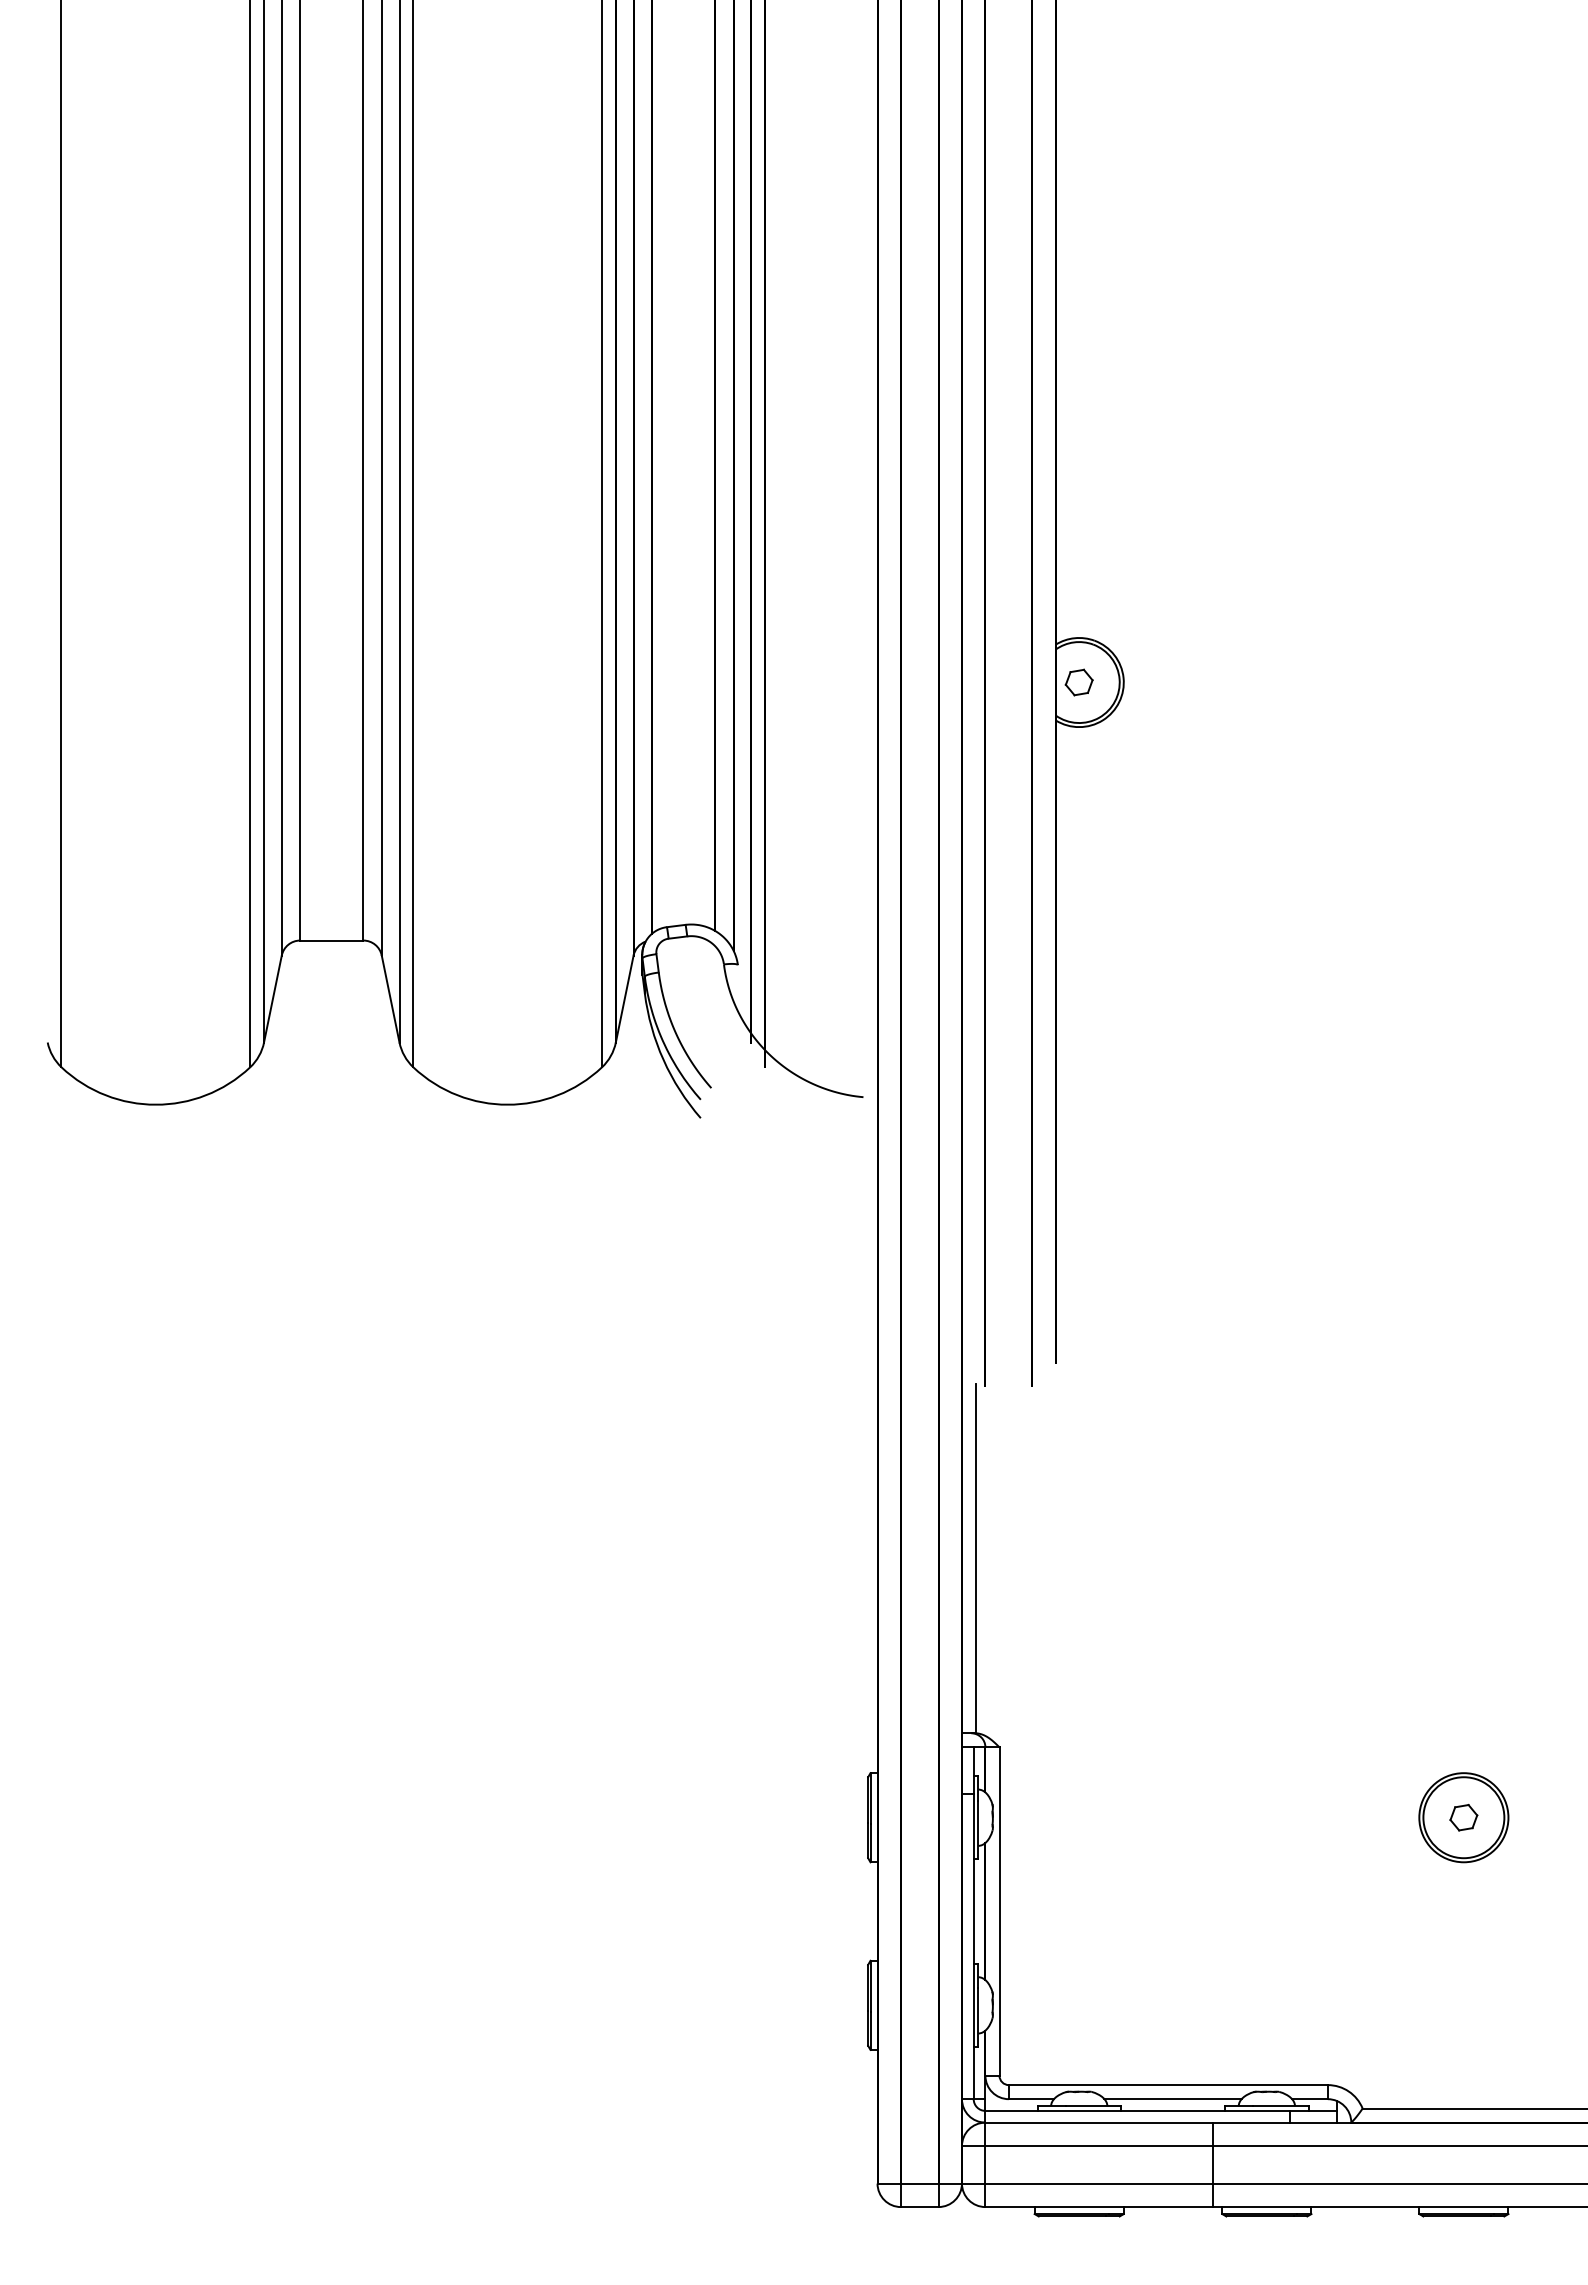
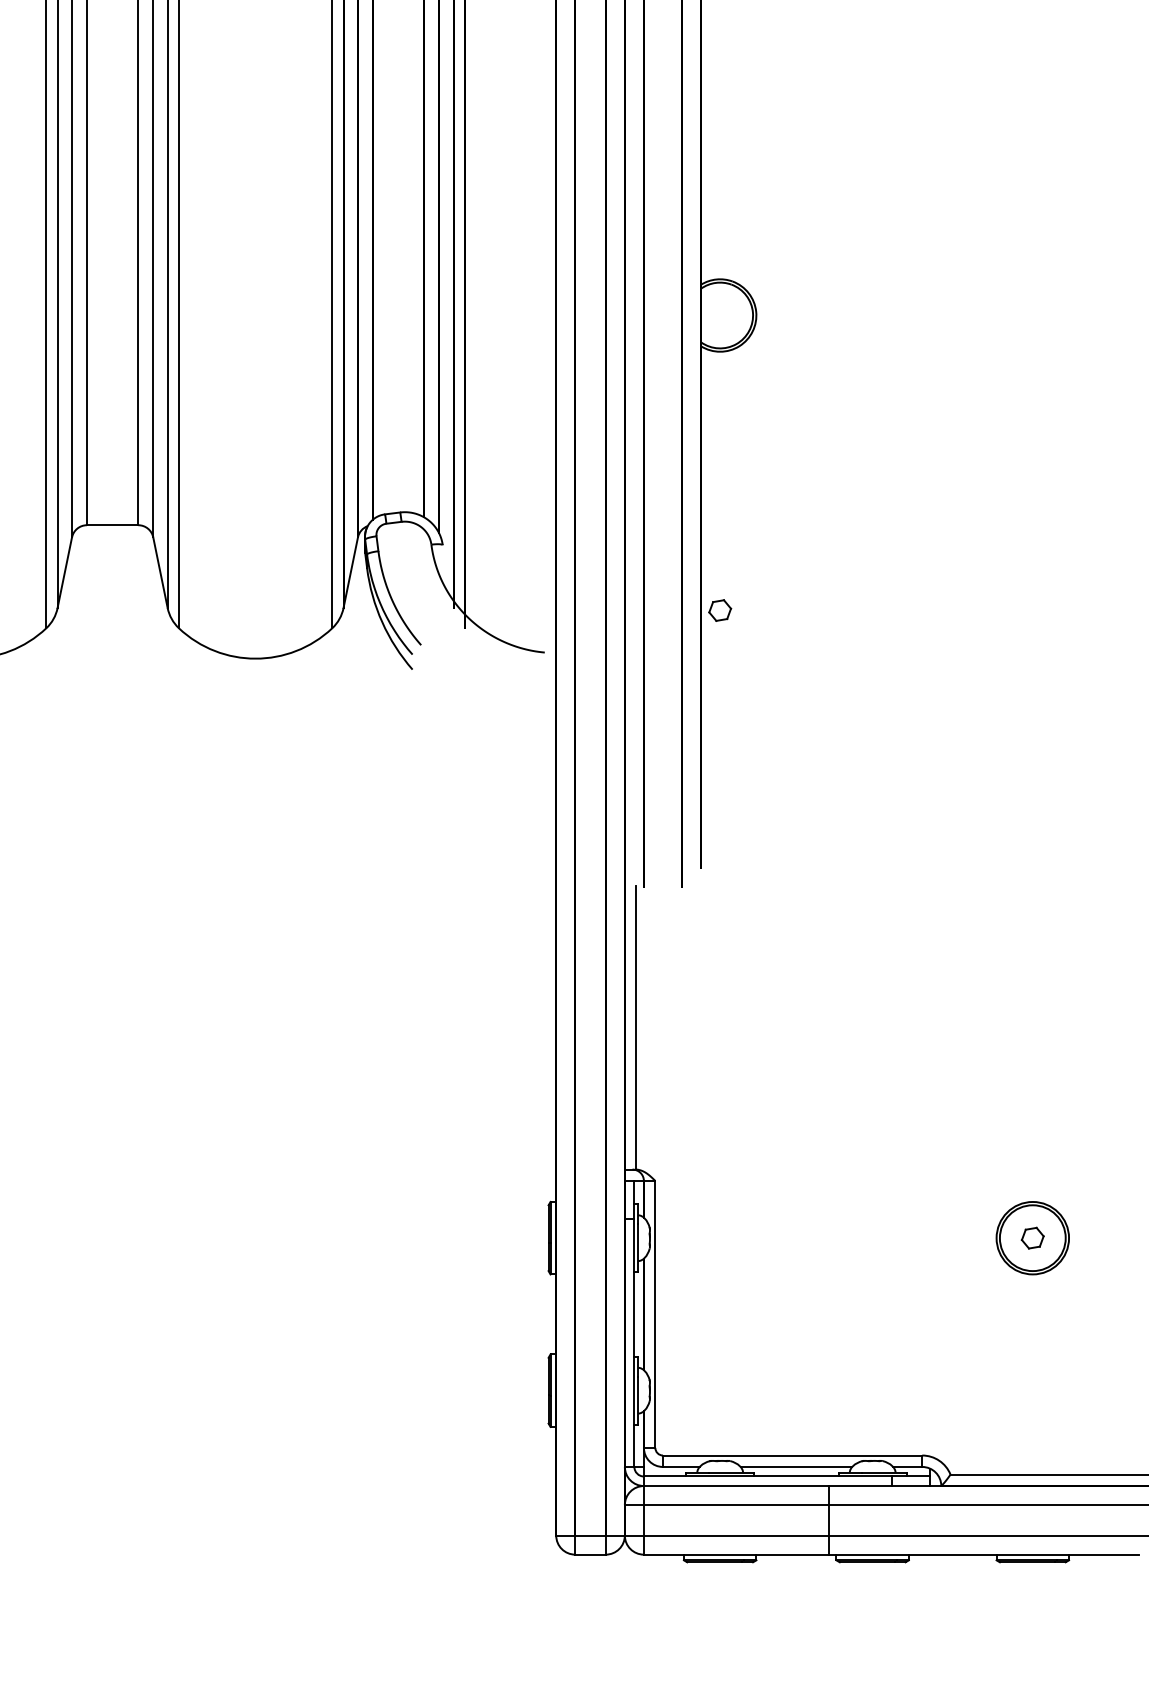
part: (1078, 682) -> (719, 610), moved

